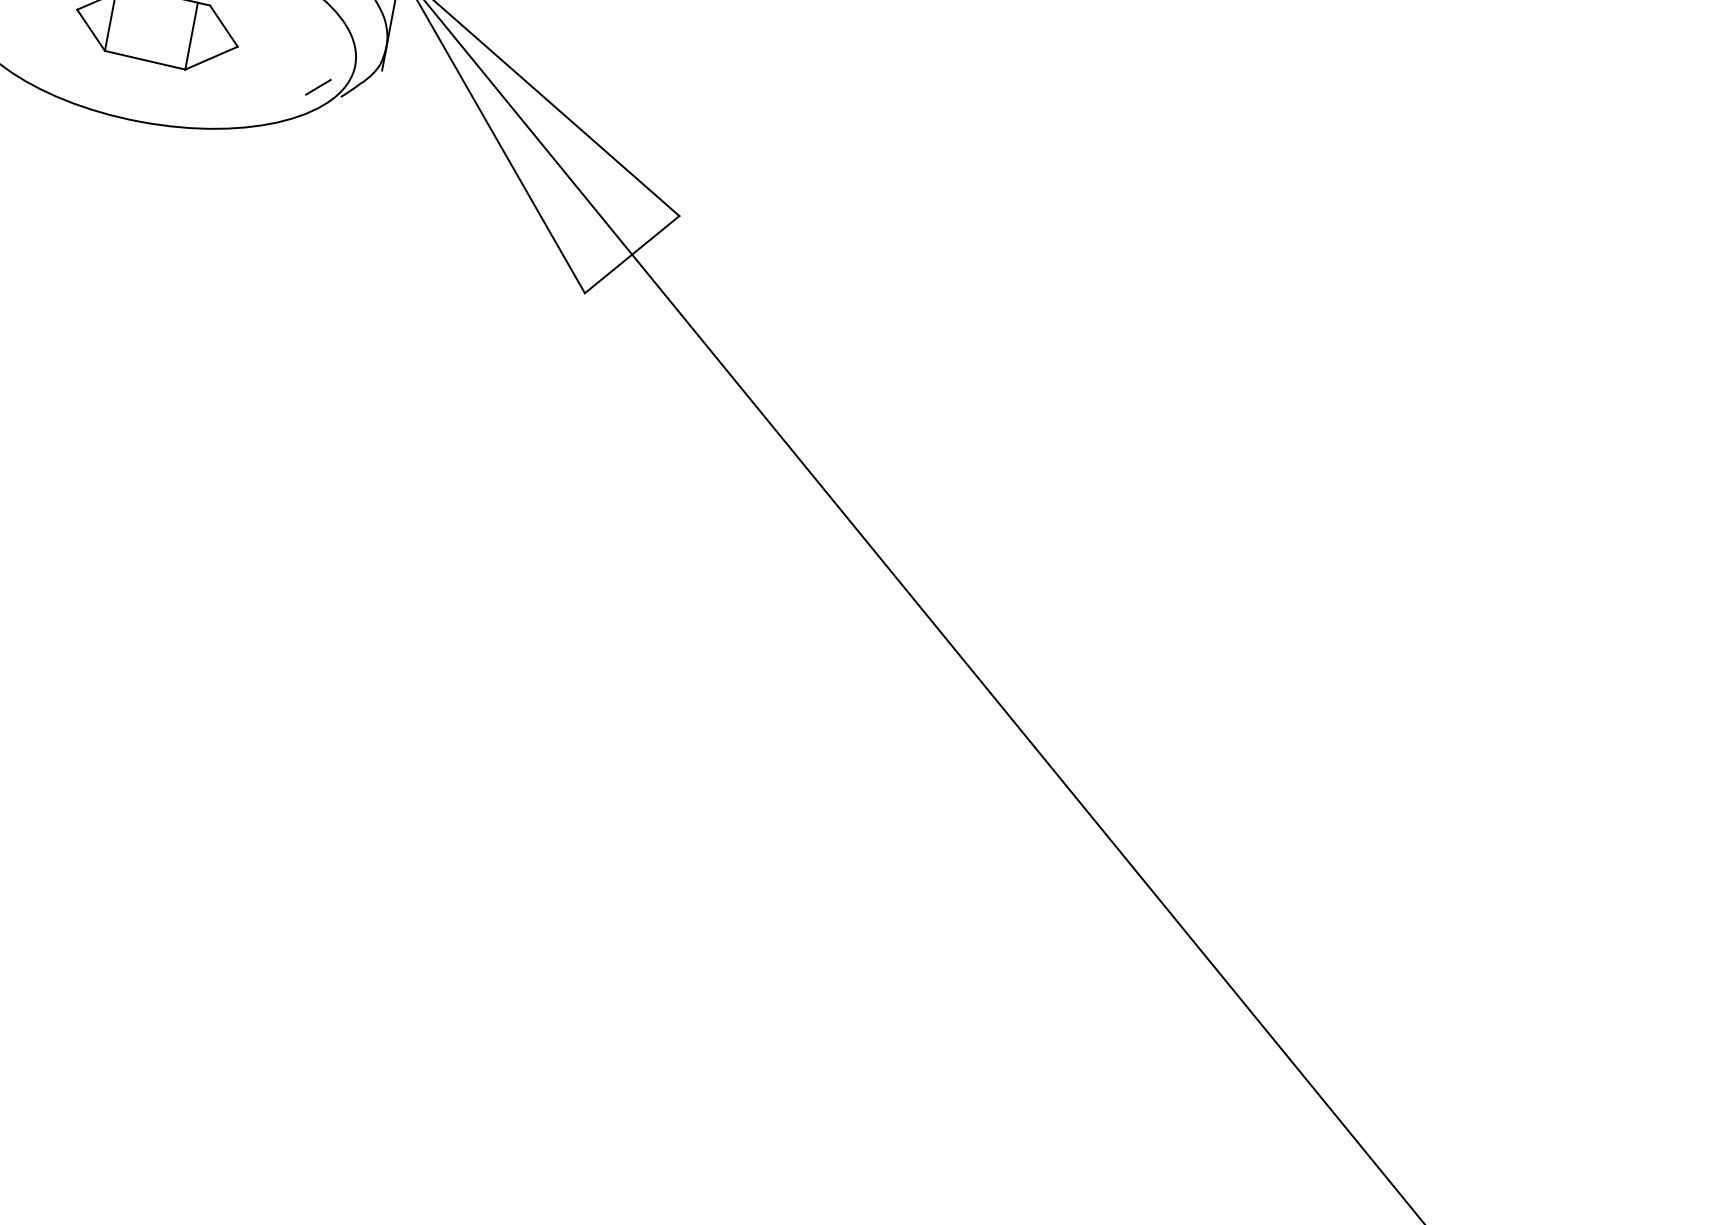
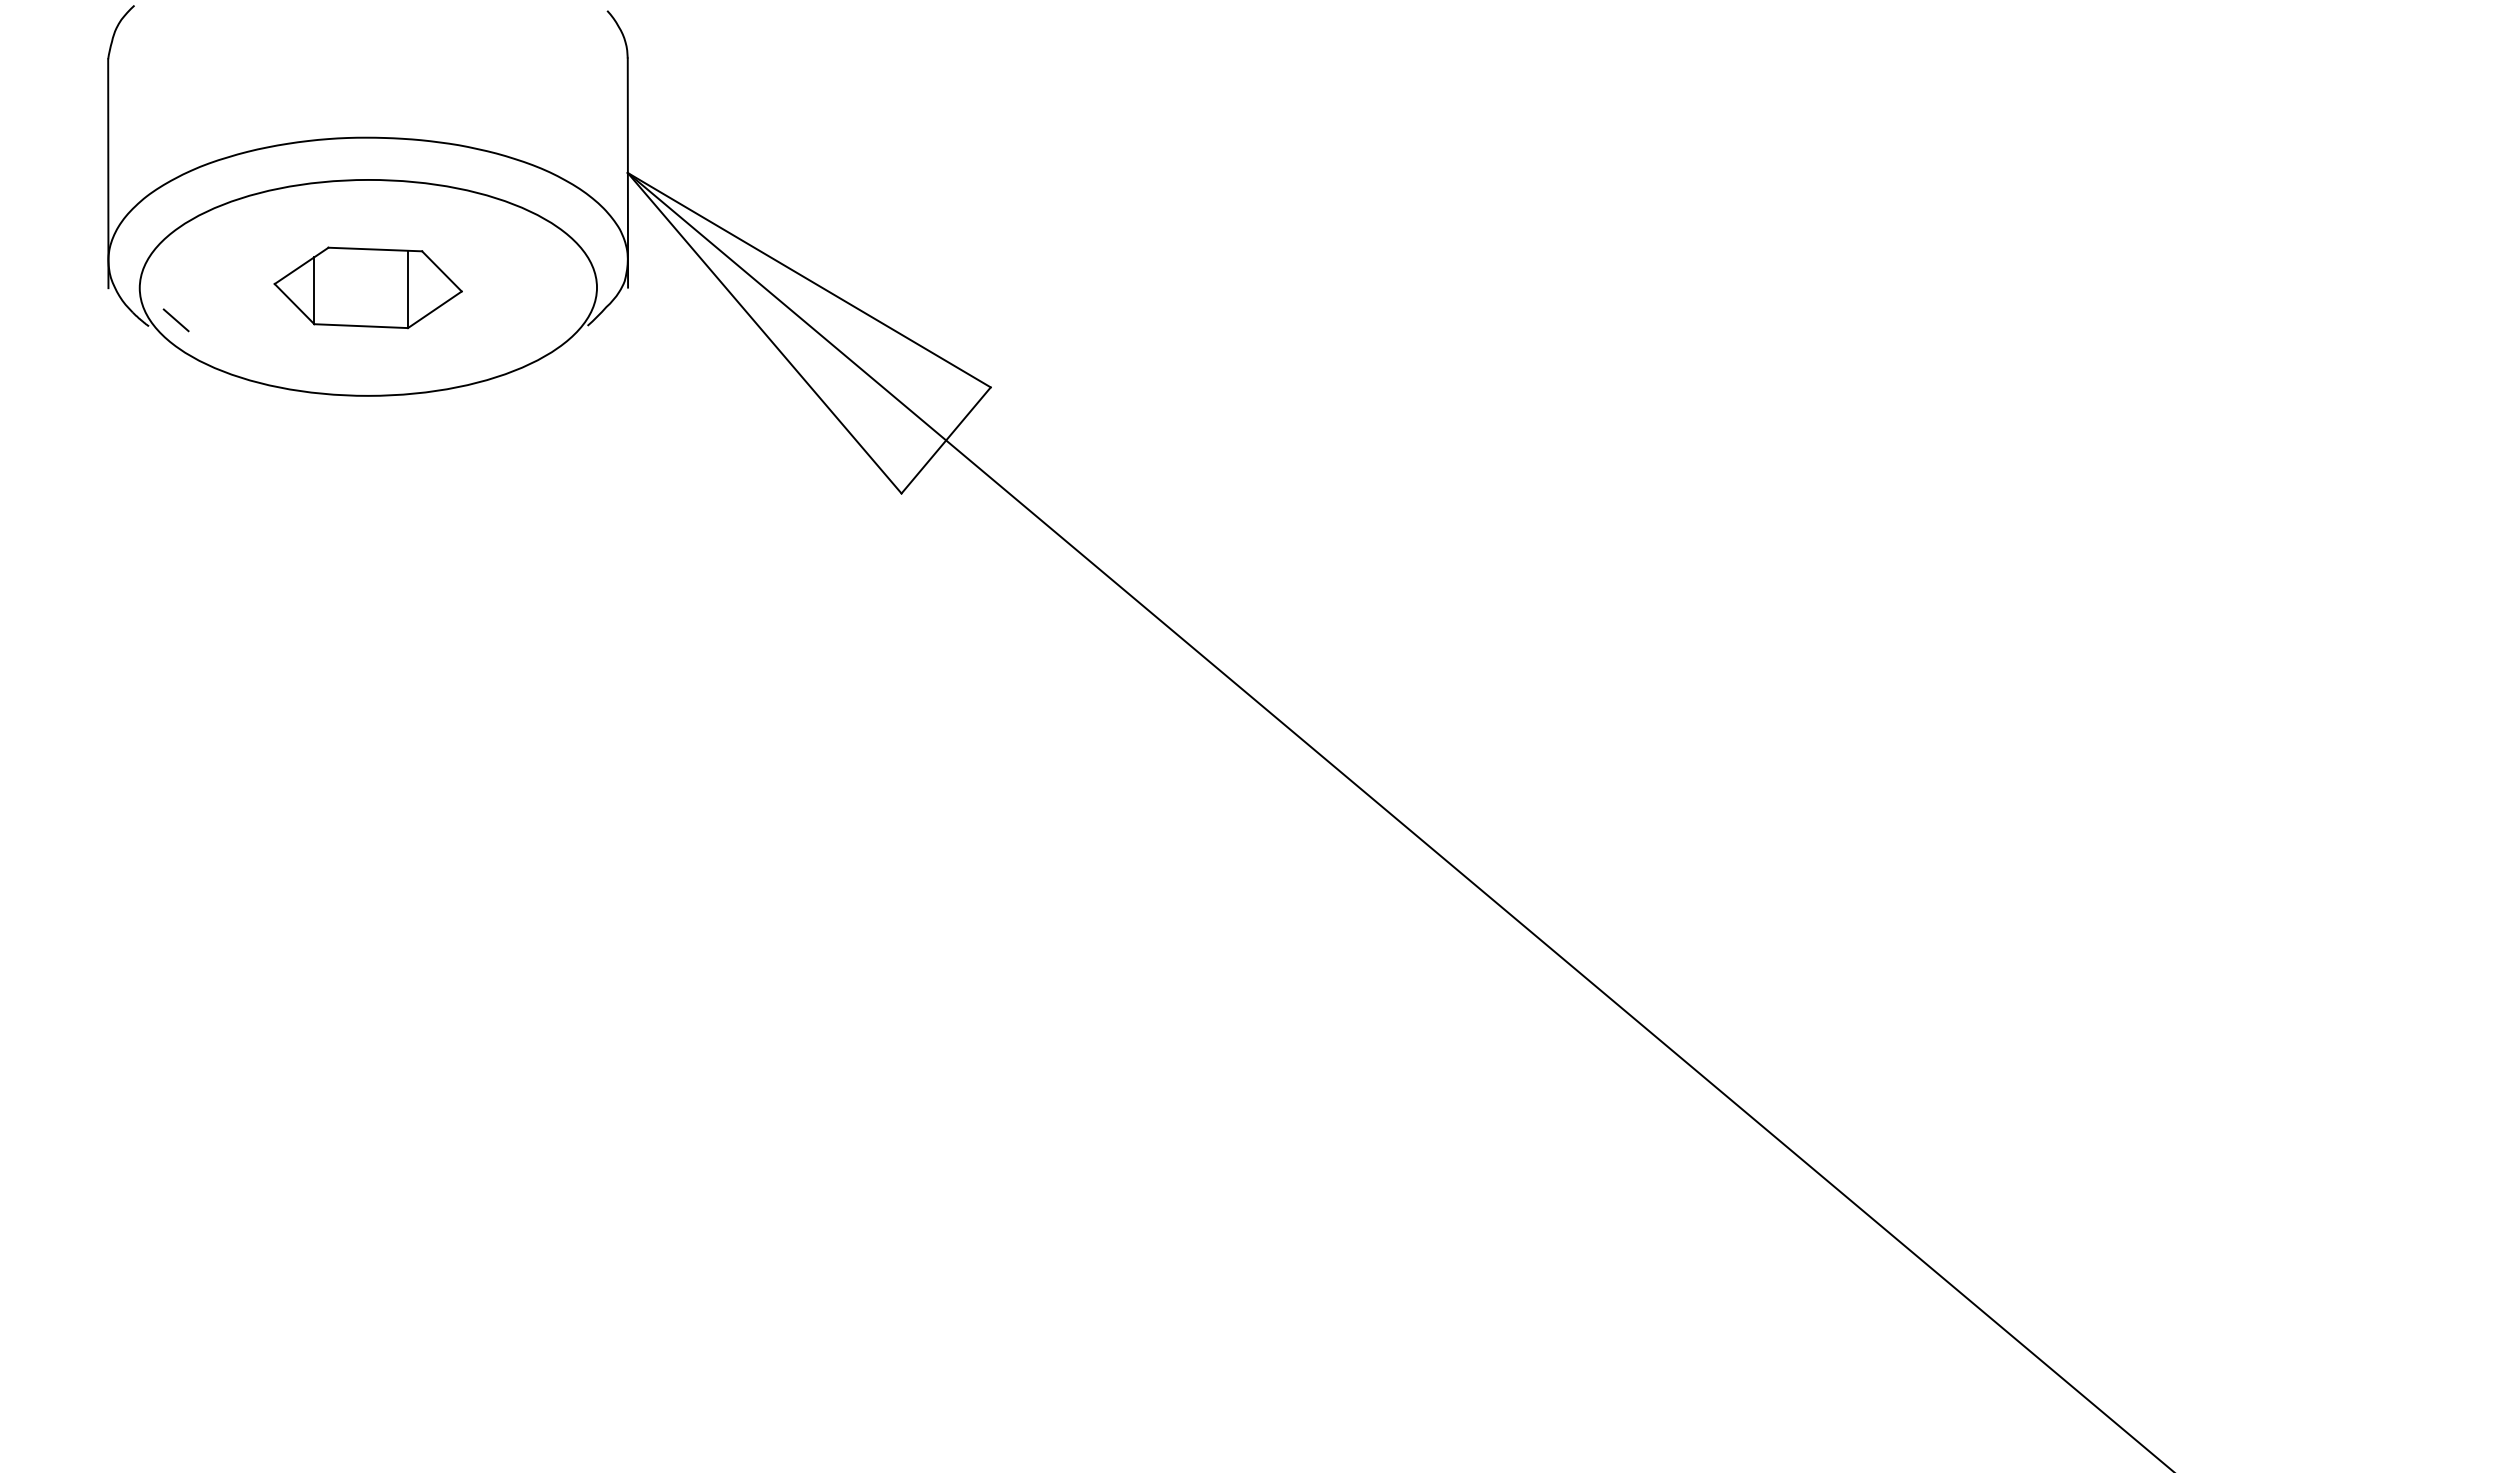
line: (318, 87) -> (560, 319), removed

